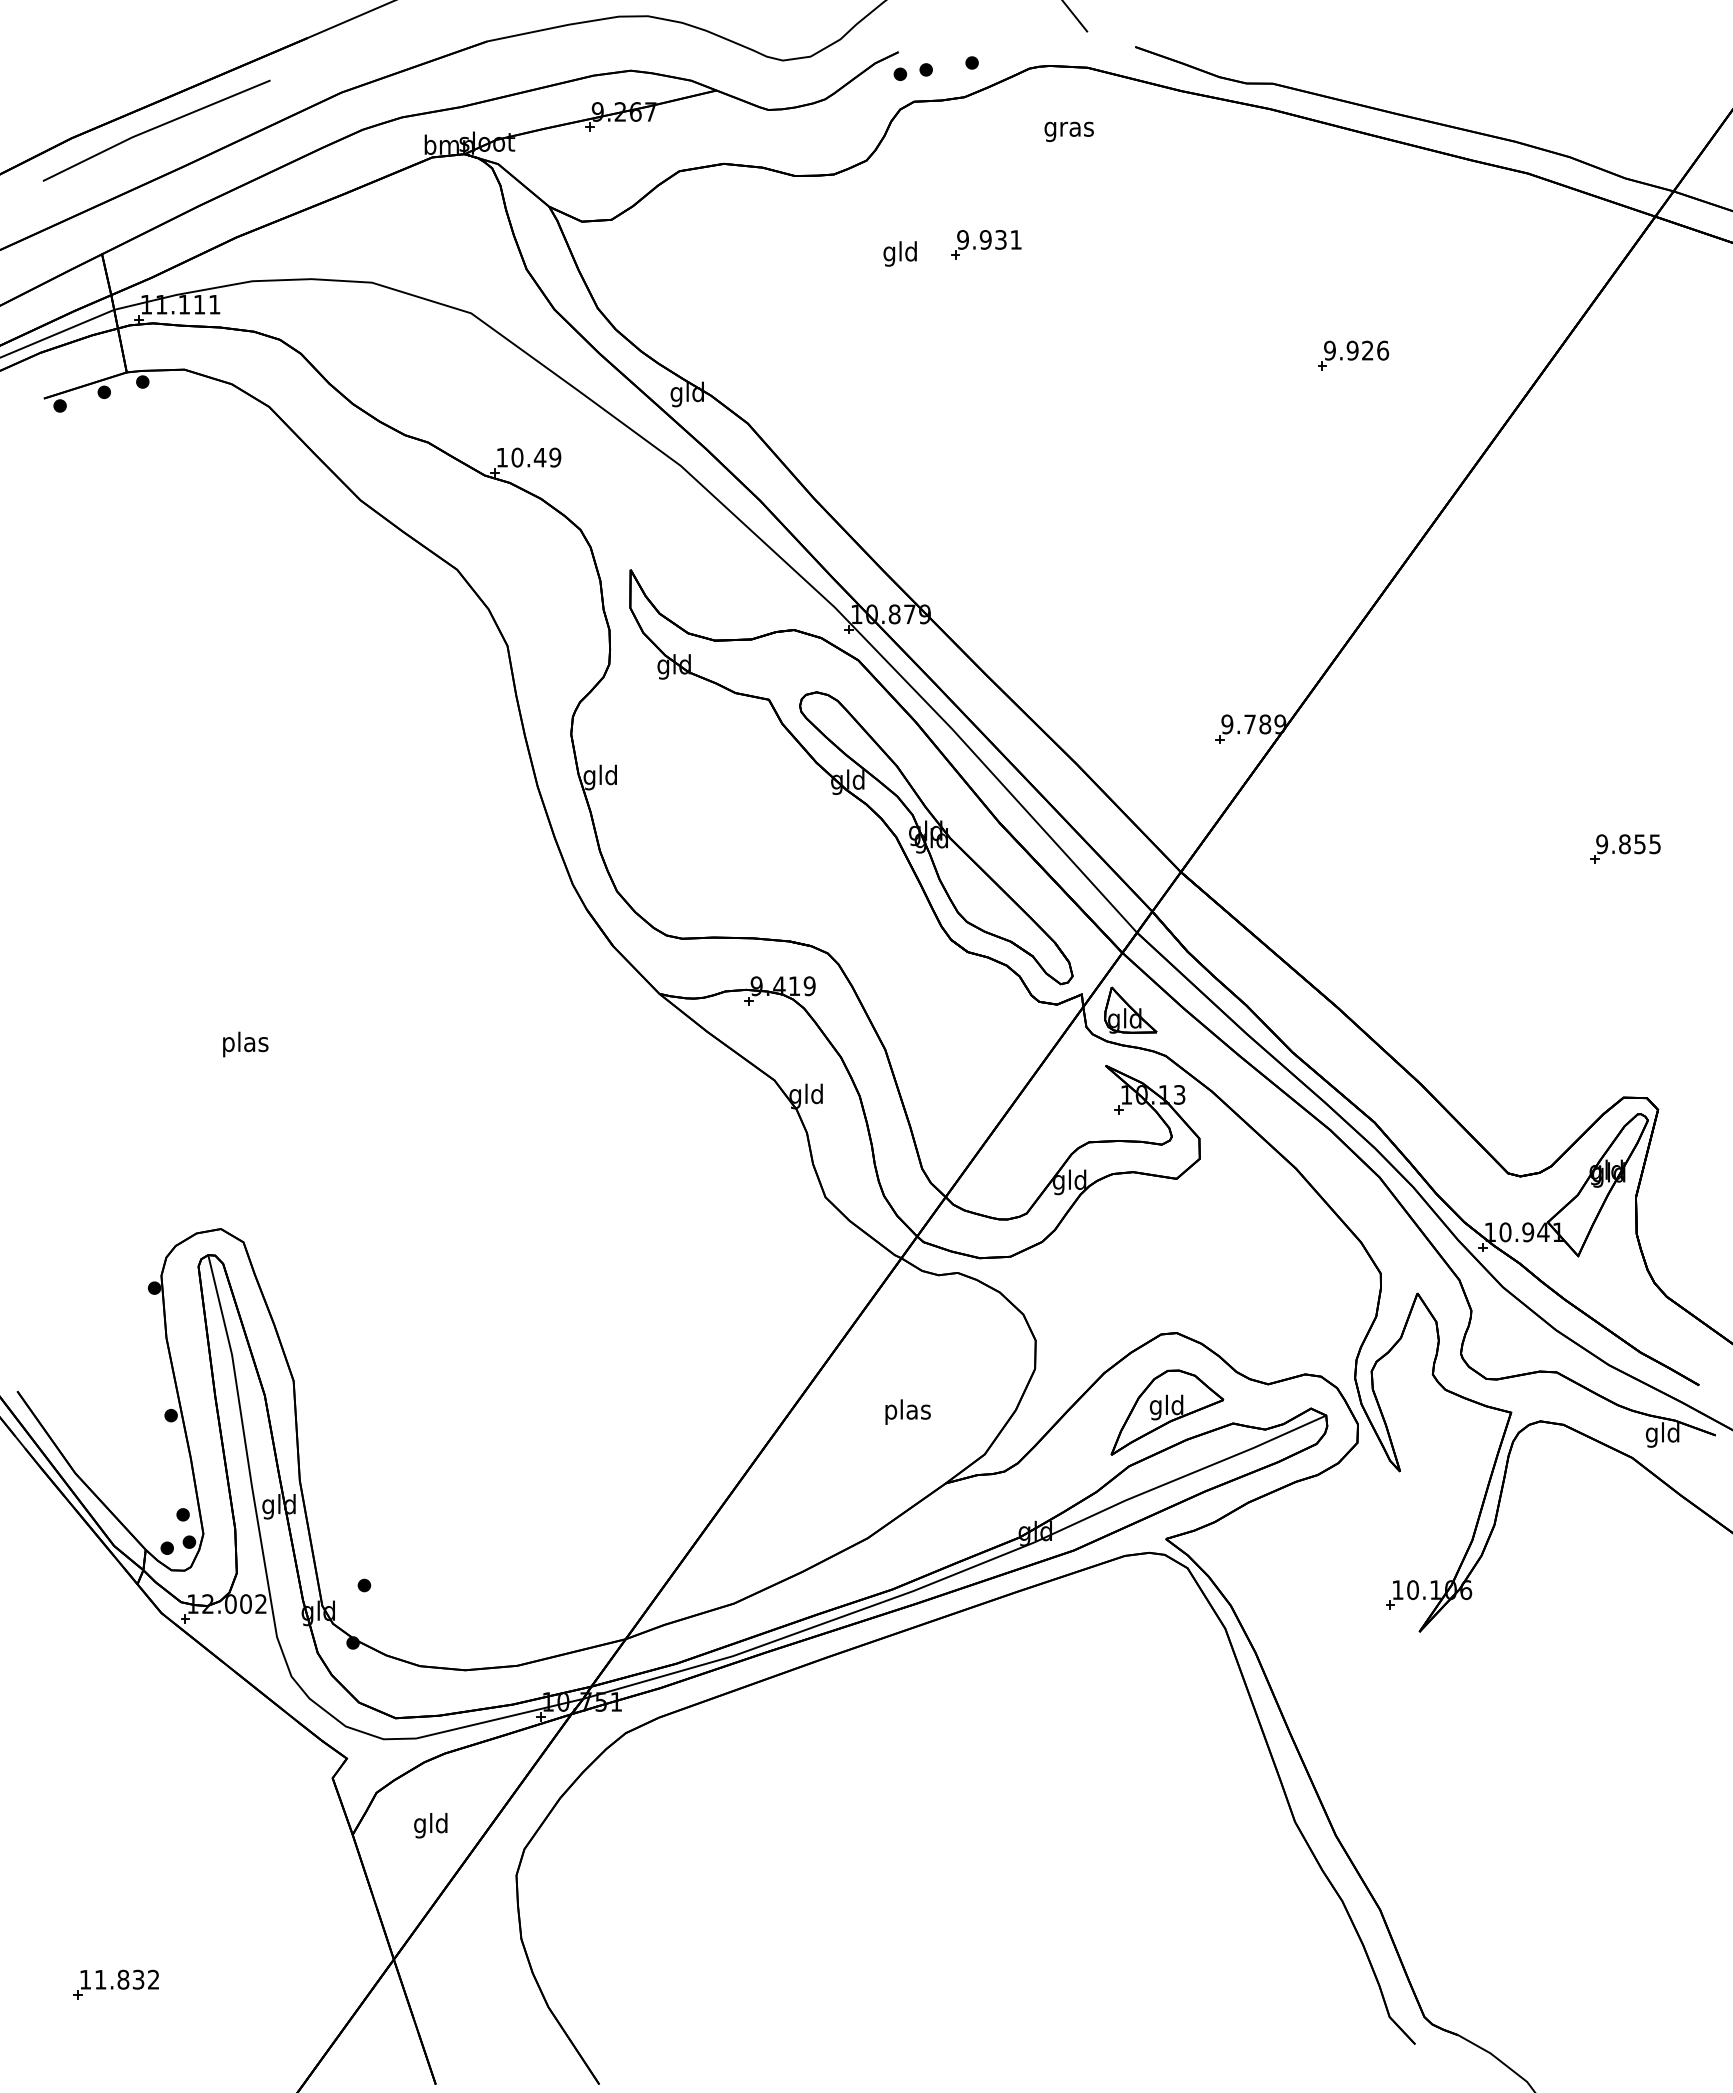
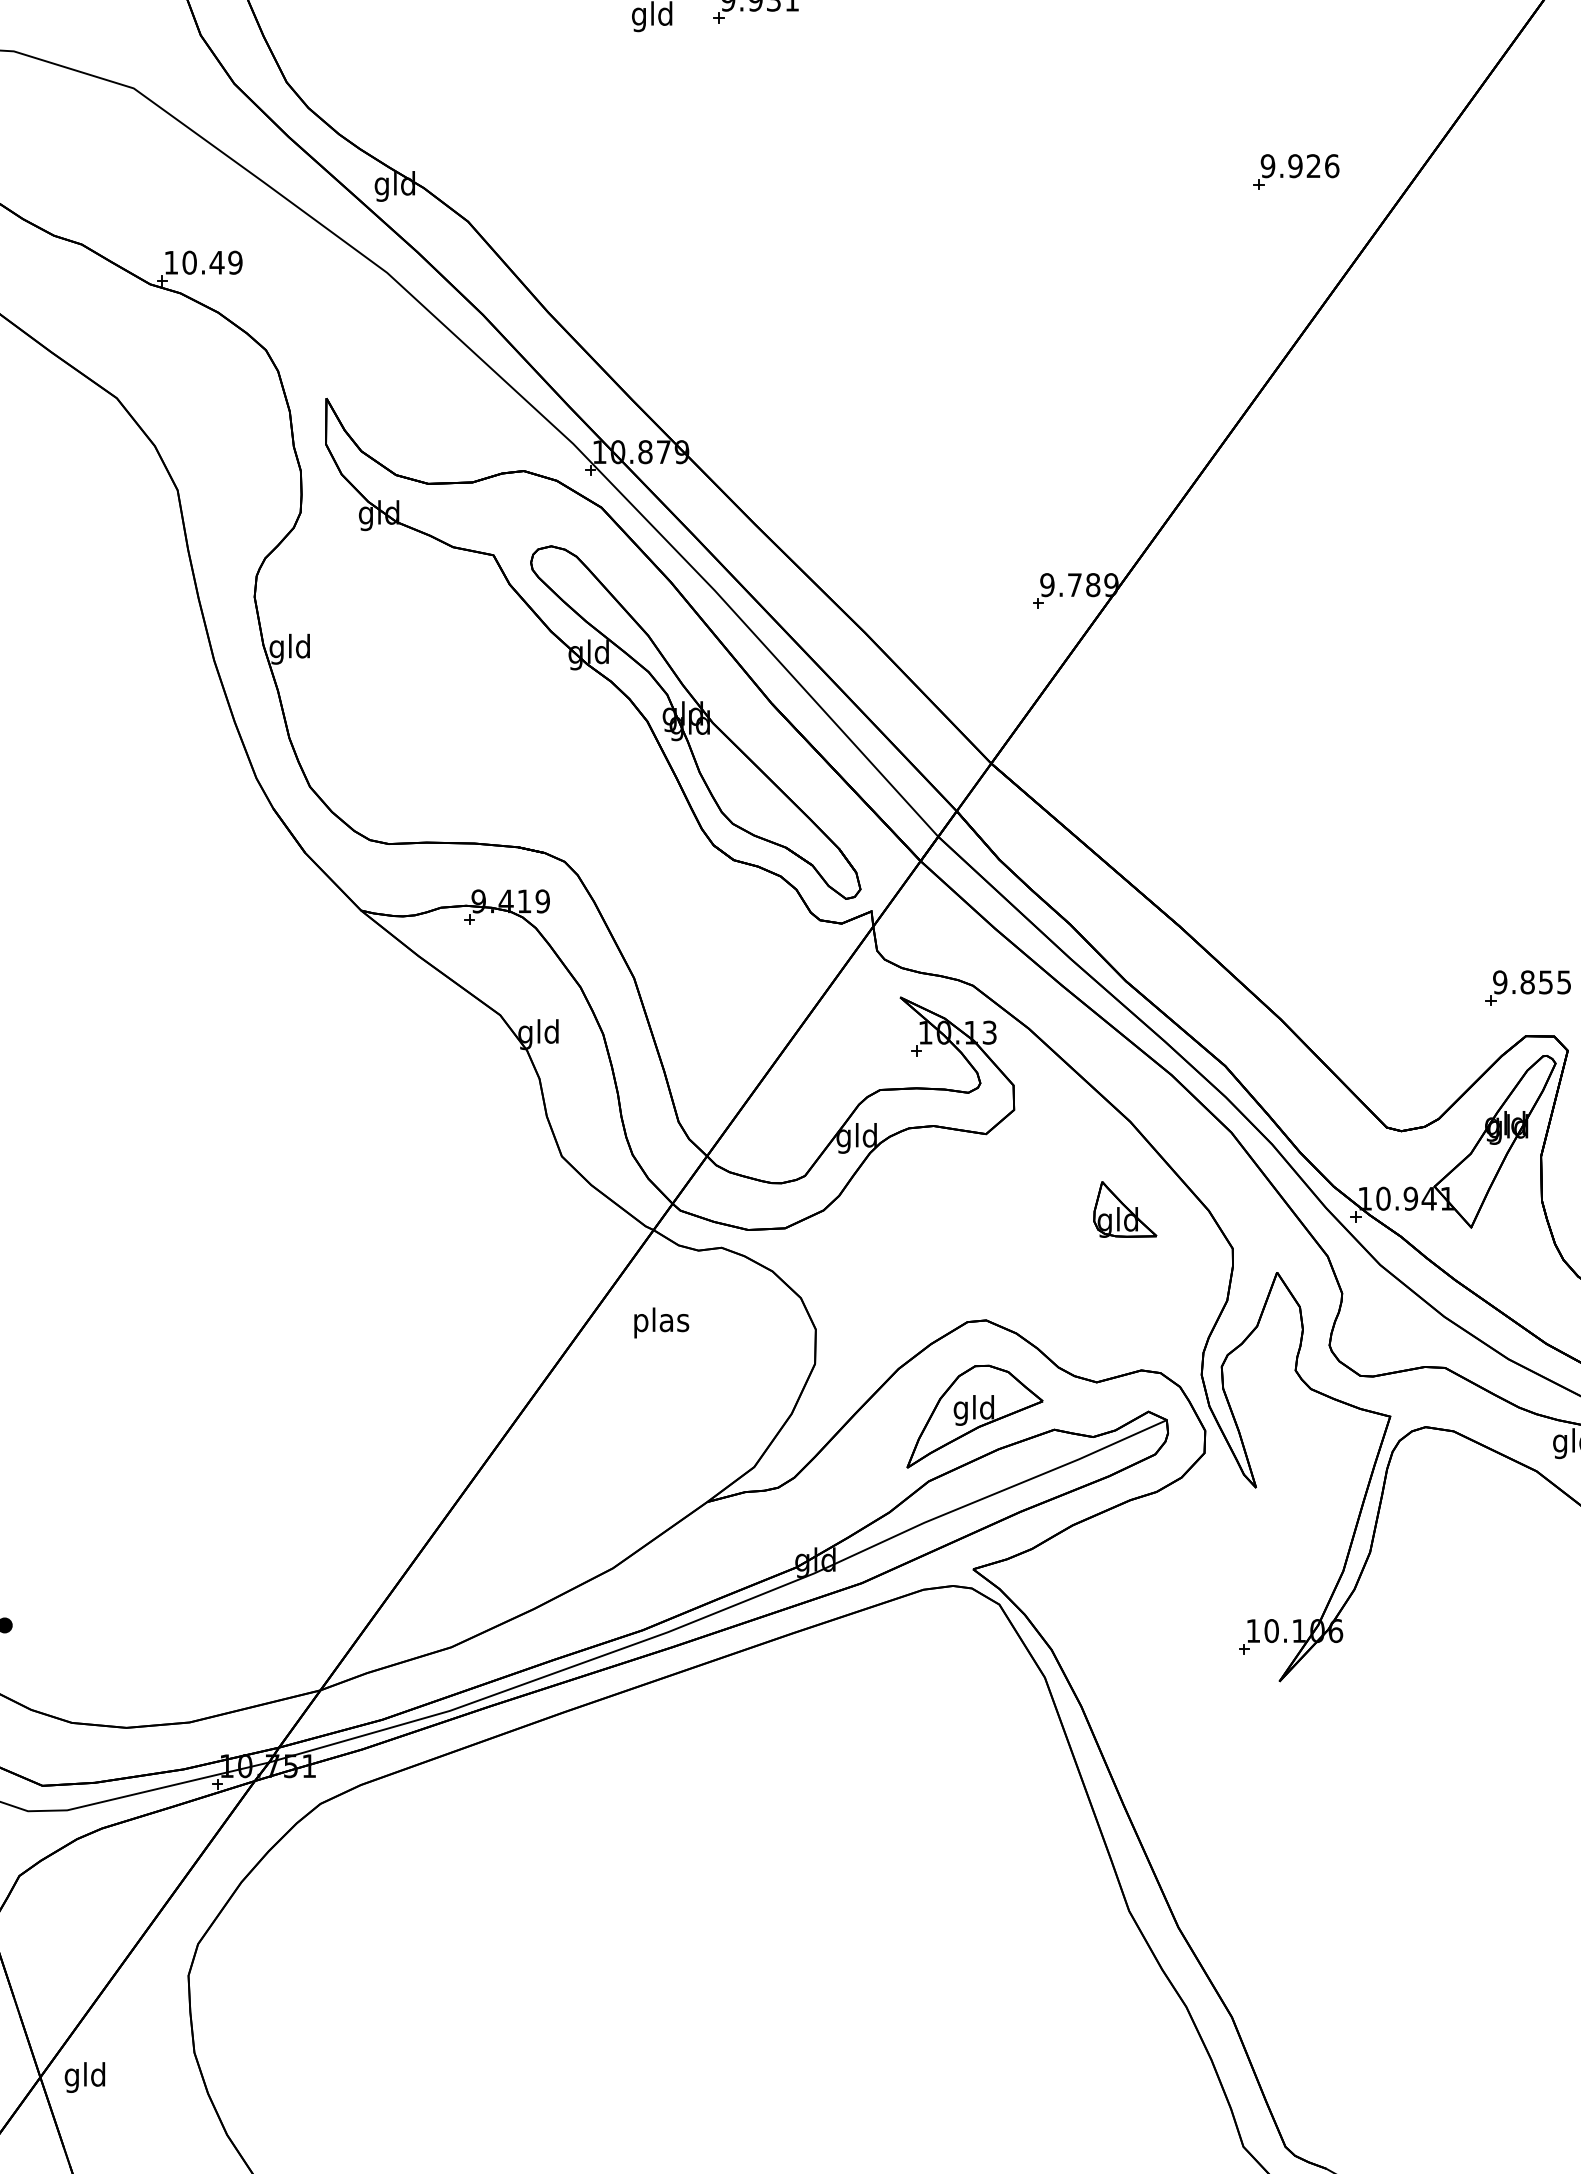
part: (1353, 355) -> (1296, 171), moved
part: (1625, 848) -> (1528, 987), moved
part: (1130, 1009) -> (1124, 1208), moved
text: (907, 1411) -> (660, 1322), moved
text: (430, 1825) -> (84, 2077), moved

